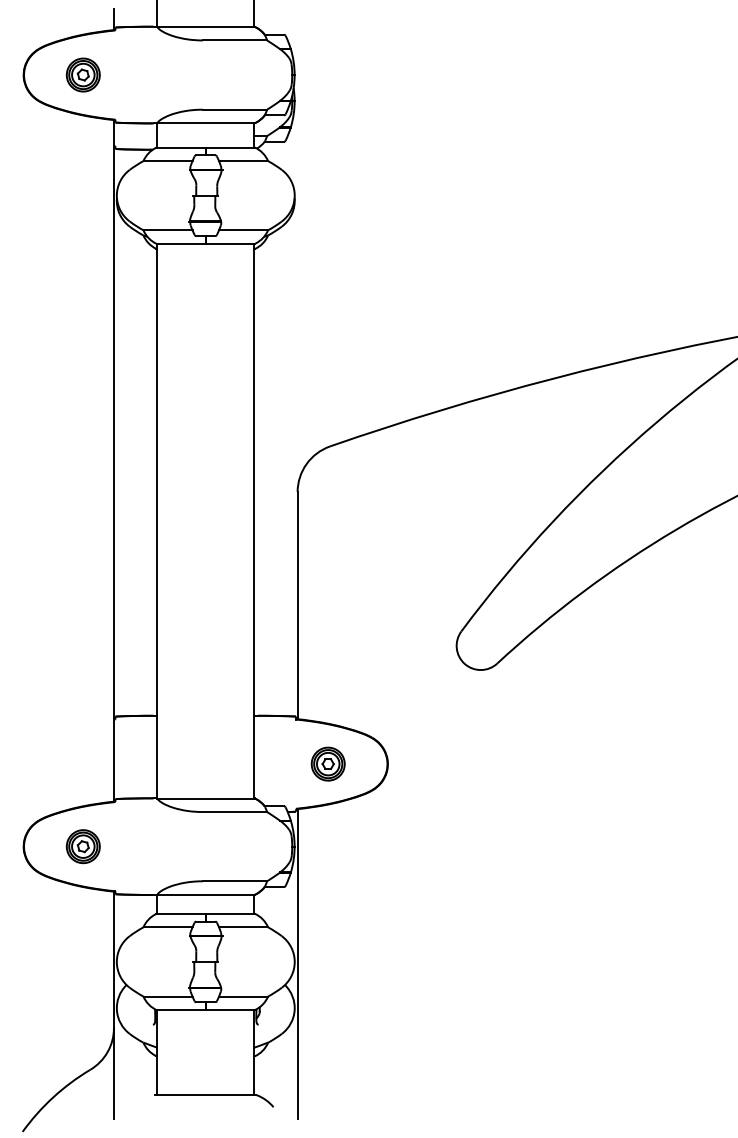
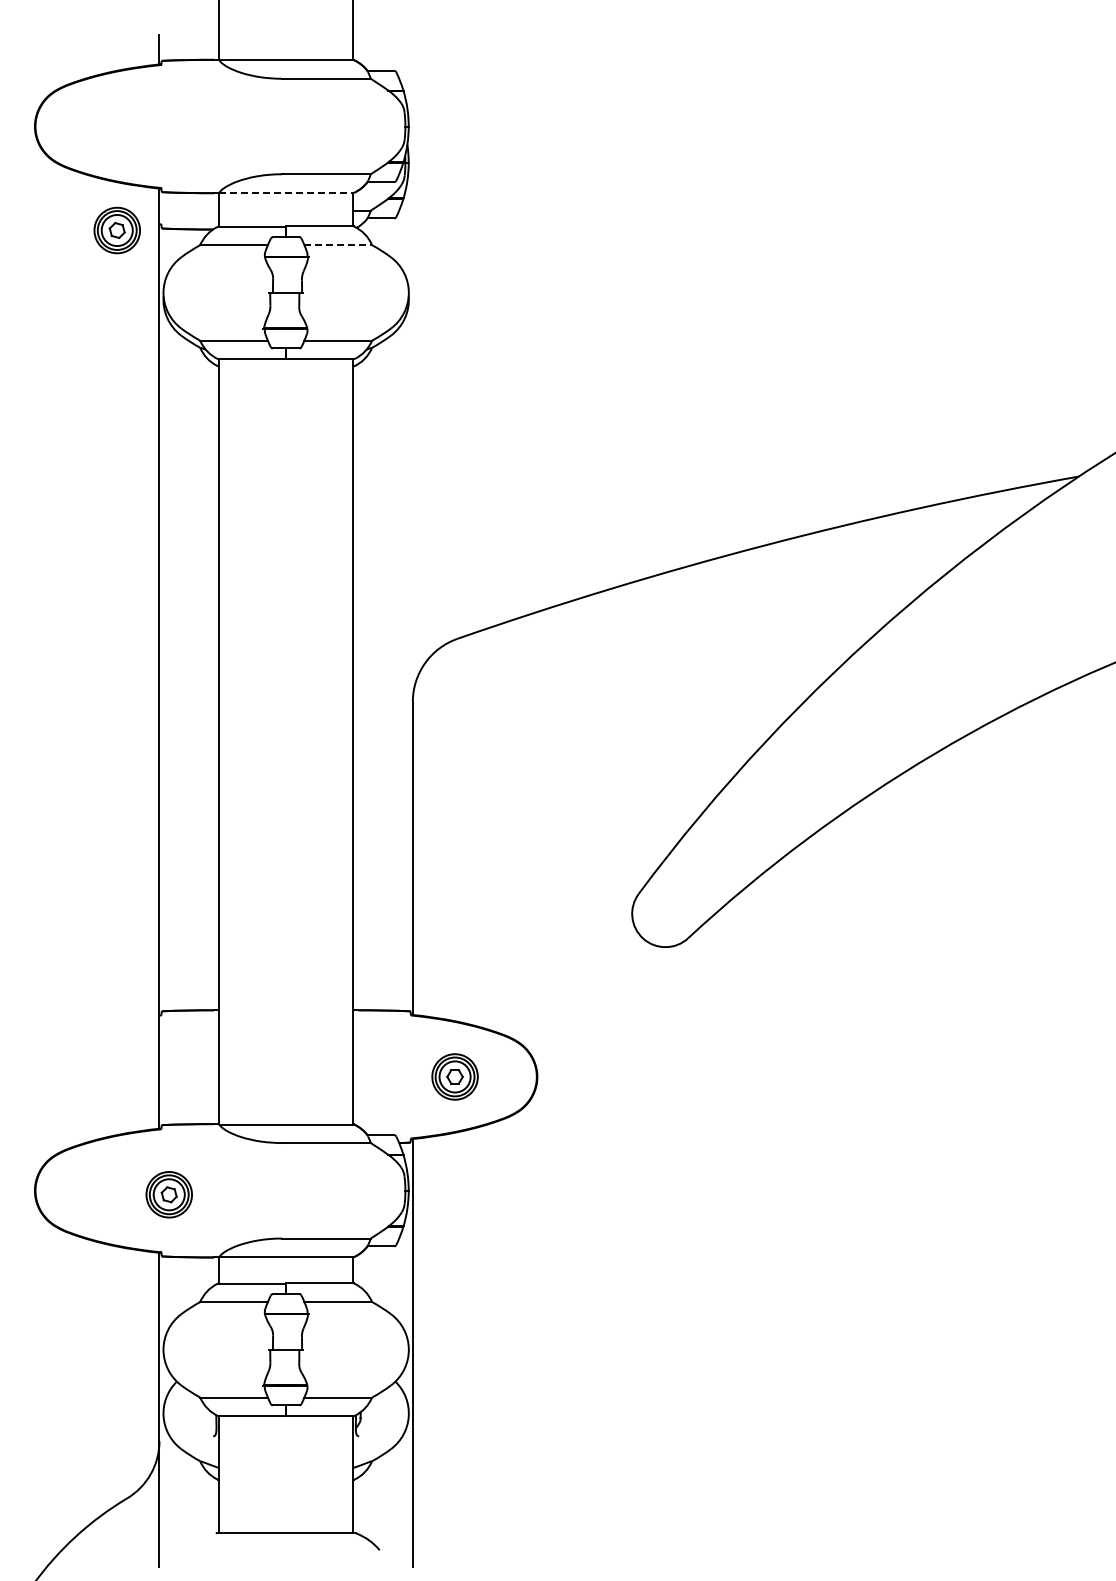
part: (82, 75) -> (116, 230), moved
line: (206, 123) -> (287, 193), solid -> dashed
line: (243, 161) -> (338, 245), solid -> dashed
part: (82, 846) -> (168, 1194), moved

